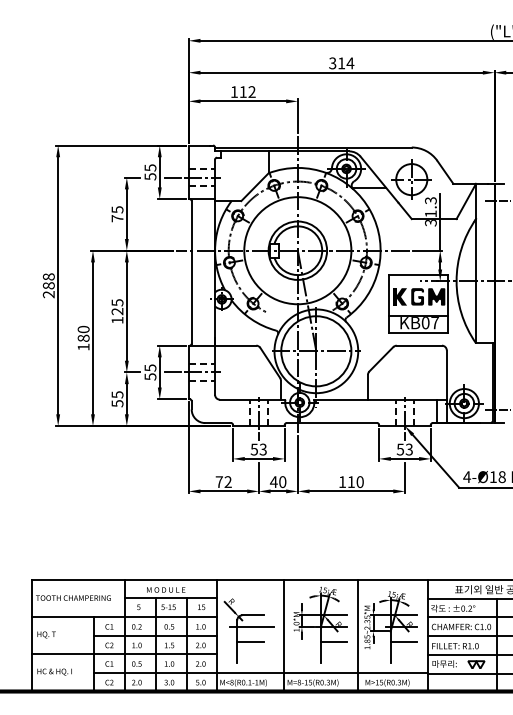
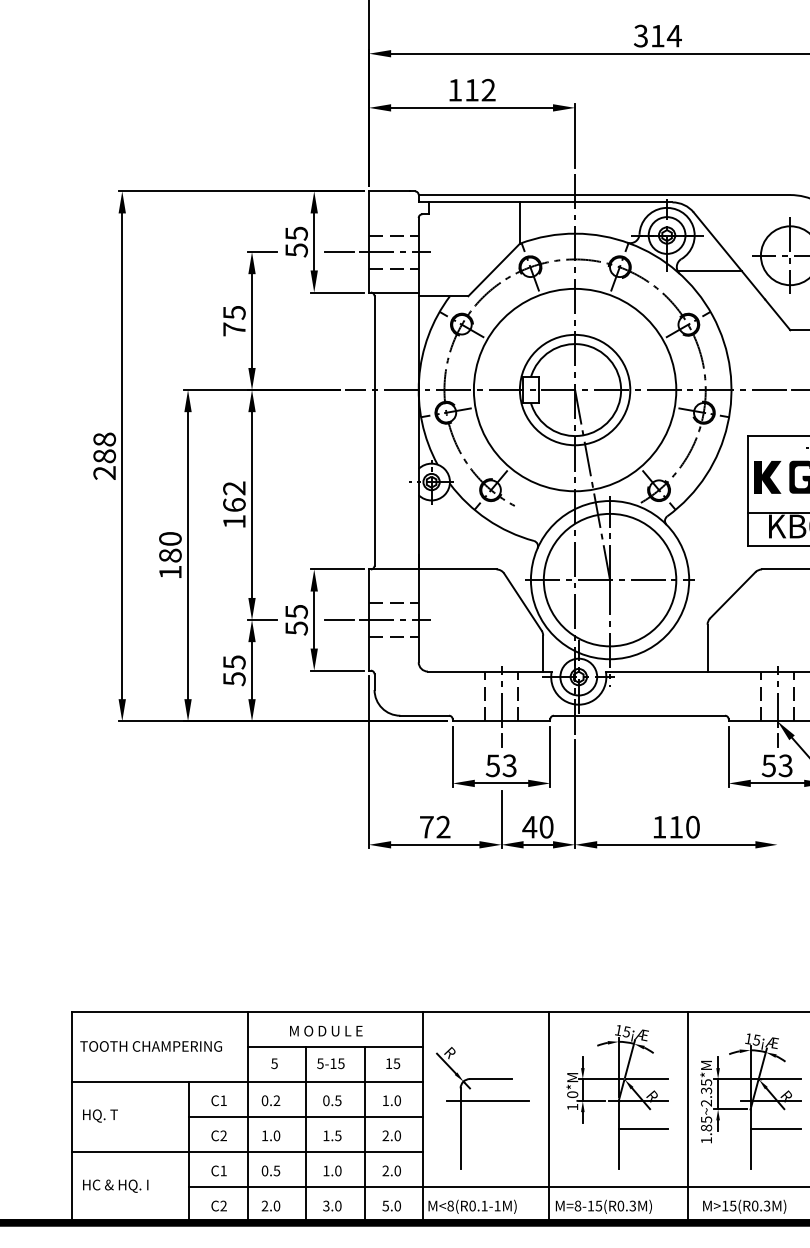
text: (117, 307) -> (234, 497), 125 -> 162
line: (404, 477) -> (776, 818), removed
line: (250, 641) -> (485, 1128), removed

